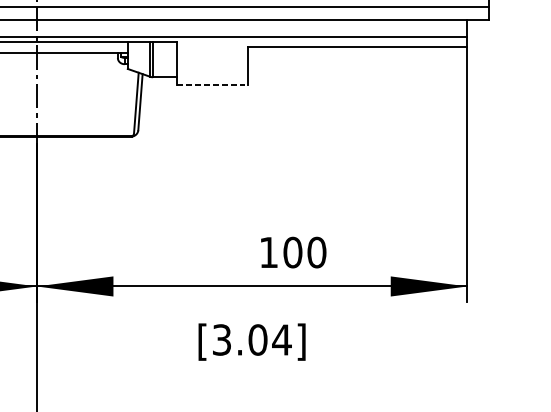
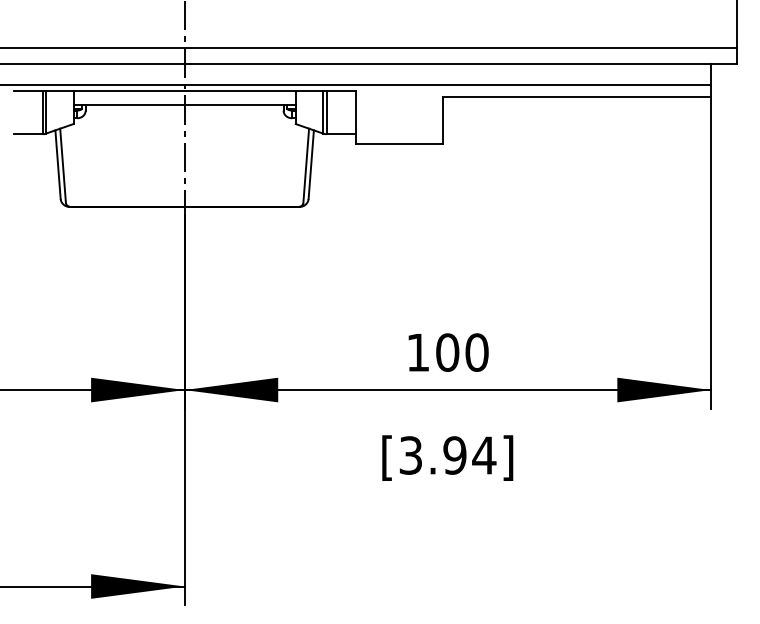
line: (212, 84) -> (399, 143), dashed -> solid
text: (293, 252) -> (448, 352), moved
text: (257, 339) -> (454, 455), [3.04] -> [3.94]

